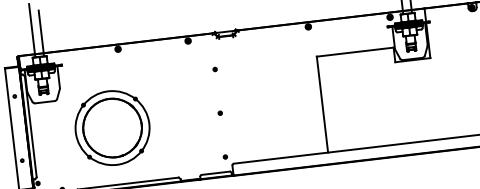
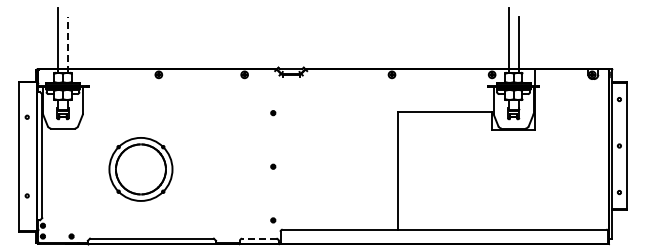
line: (41, 33) -> (68, 44), solid -> dashed
part: (112, 128) -> (140, 169), size x0.7
line: (215, 173) -> (258, 238), solid -> dashed

